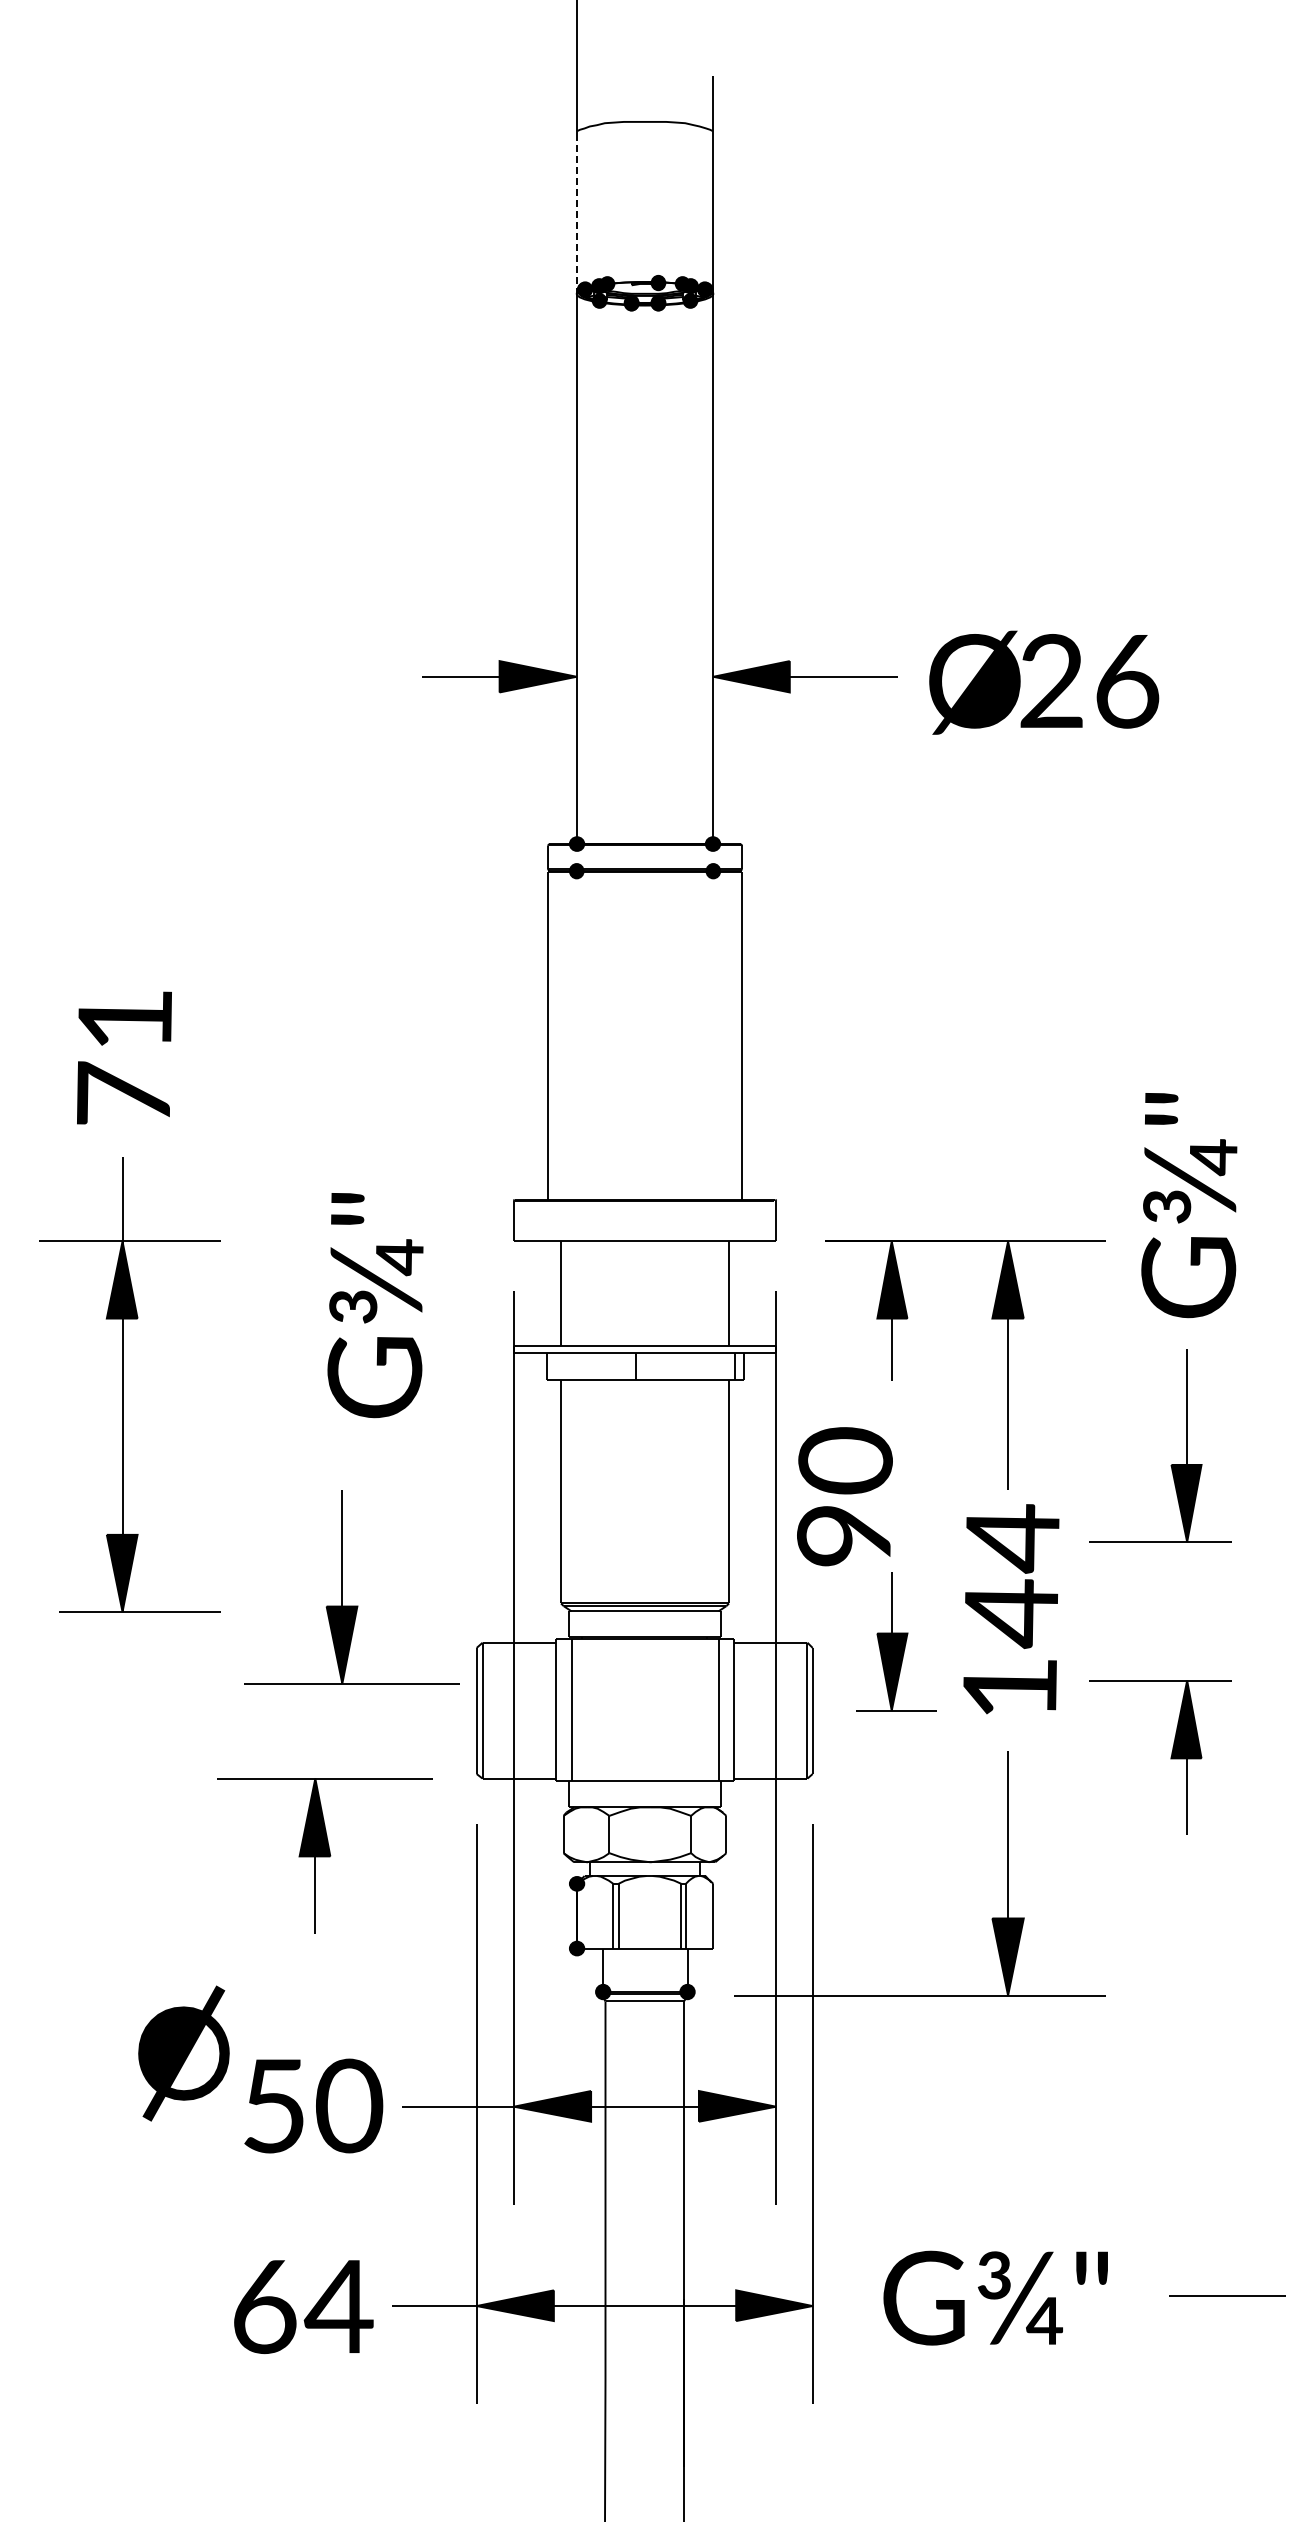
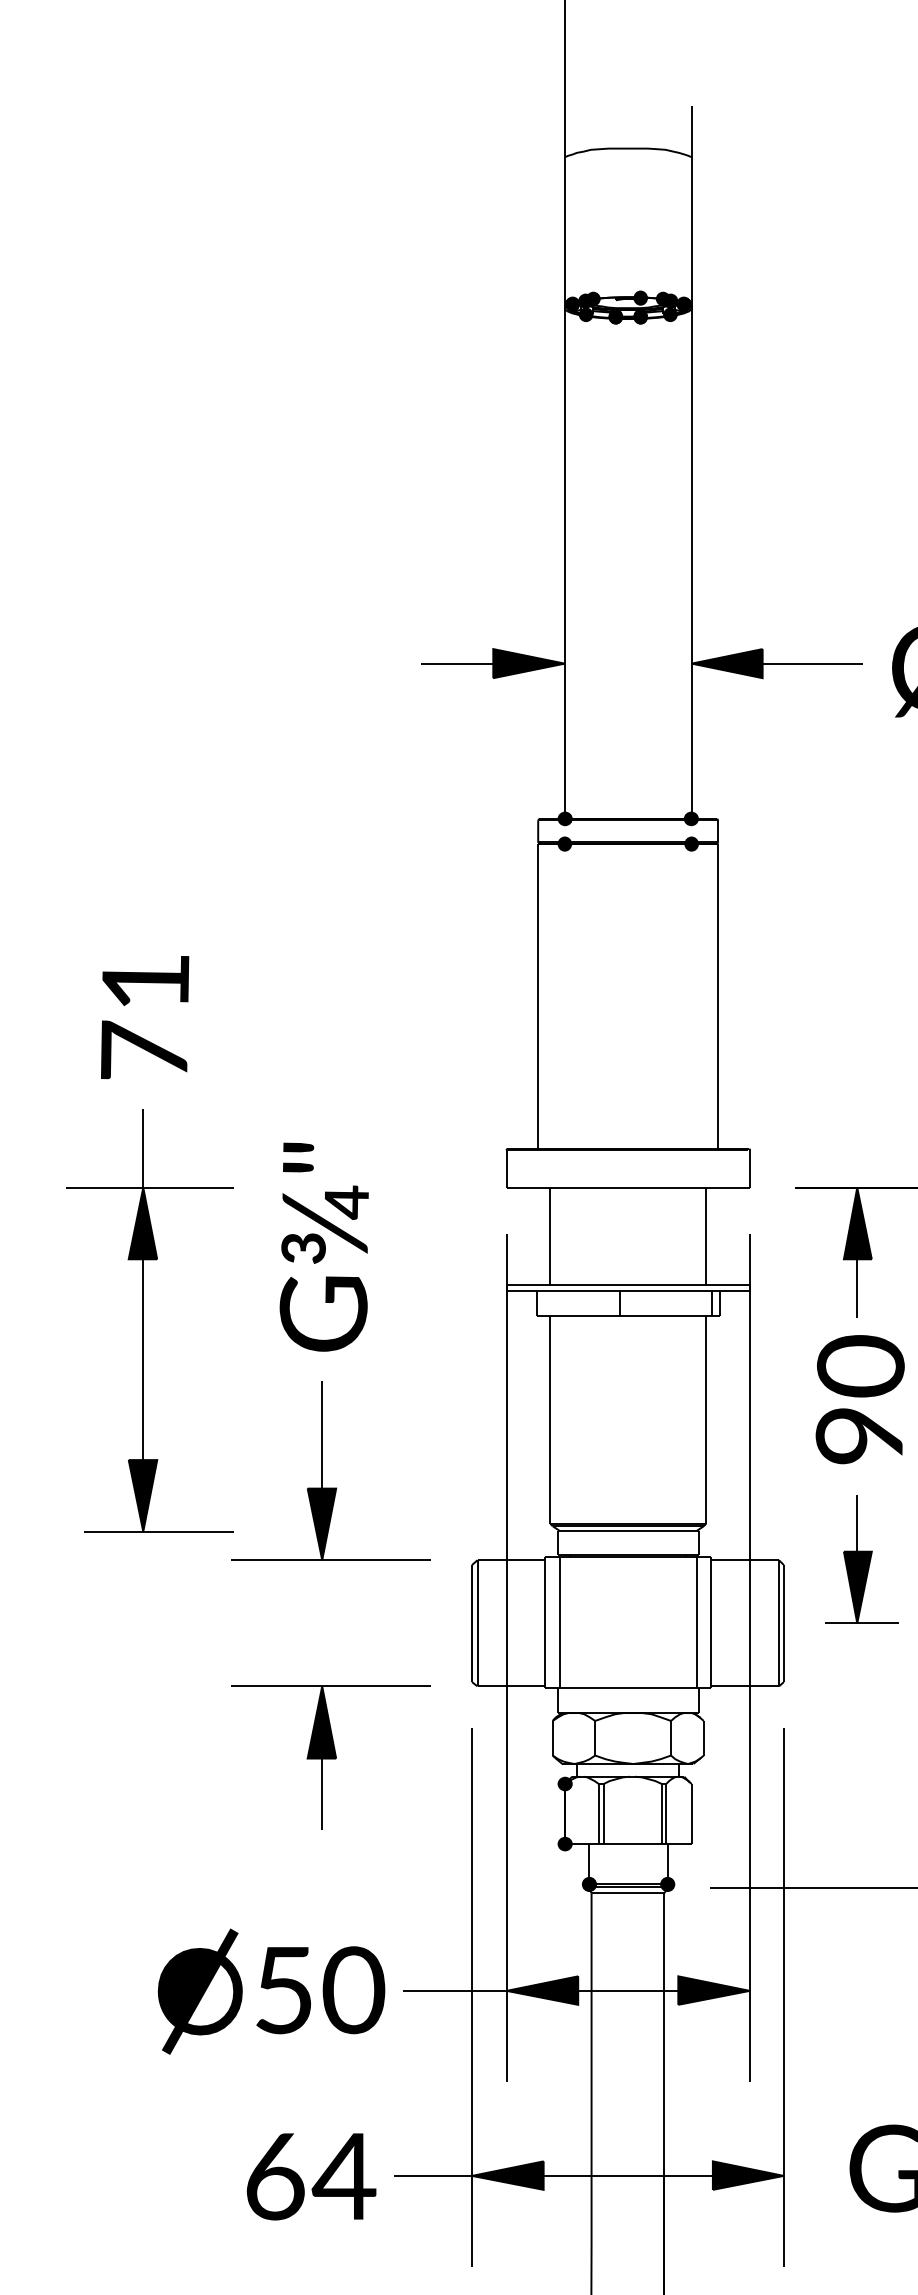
line: (576, 214) -> (564, 234), dashed -> solid
text: (375, 1305) -> (324, 1247), moved
text: (844, 1496) -> (859, 1399), moved
part: (342, 1587) -> (322, 1470), moved
part: (183, 2053) -> (199, 1991), moved

